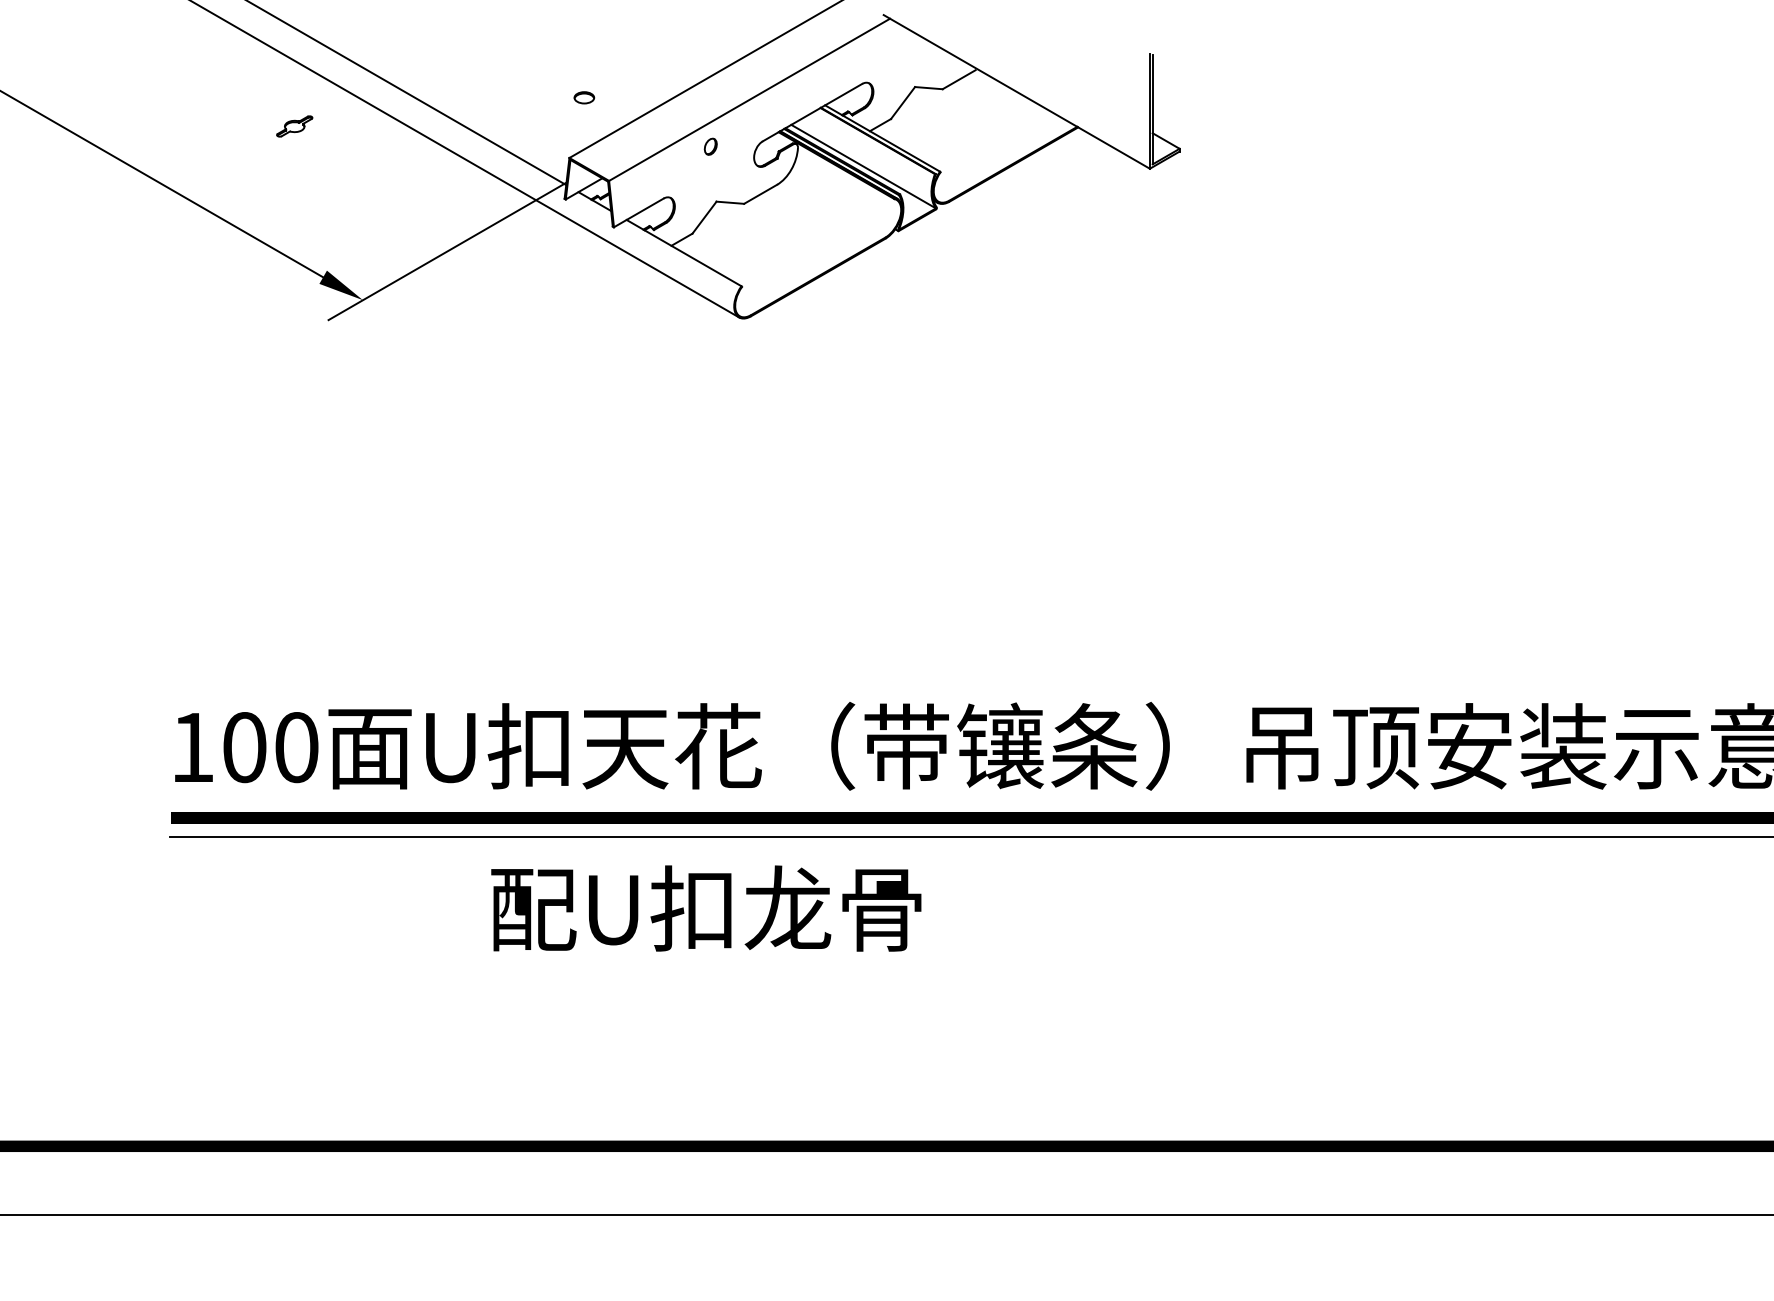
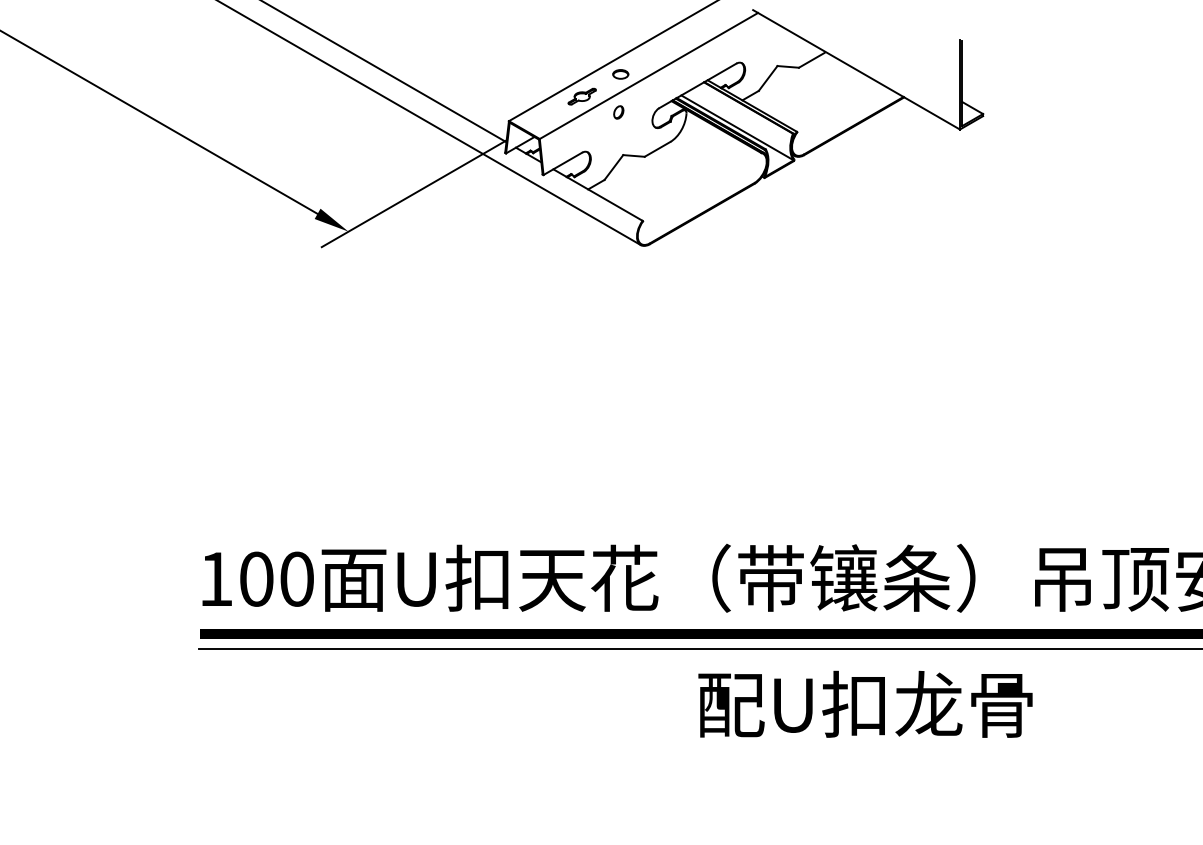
part: (584, 97) -> (620, 74), moved
part: (294, 126) -> (582, 96), moved
text: (706, 908) -> (865, 704), moved

